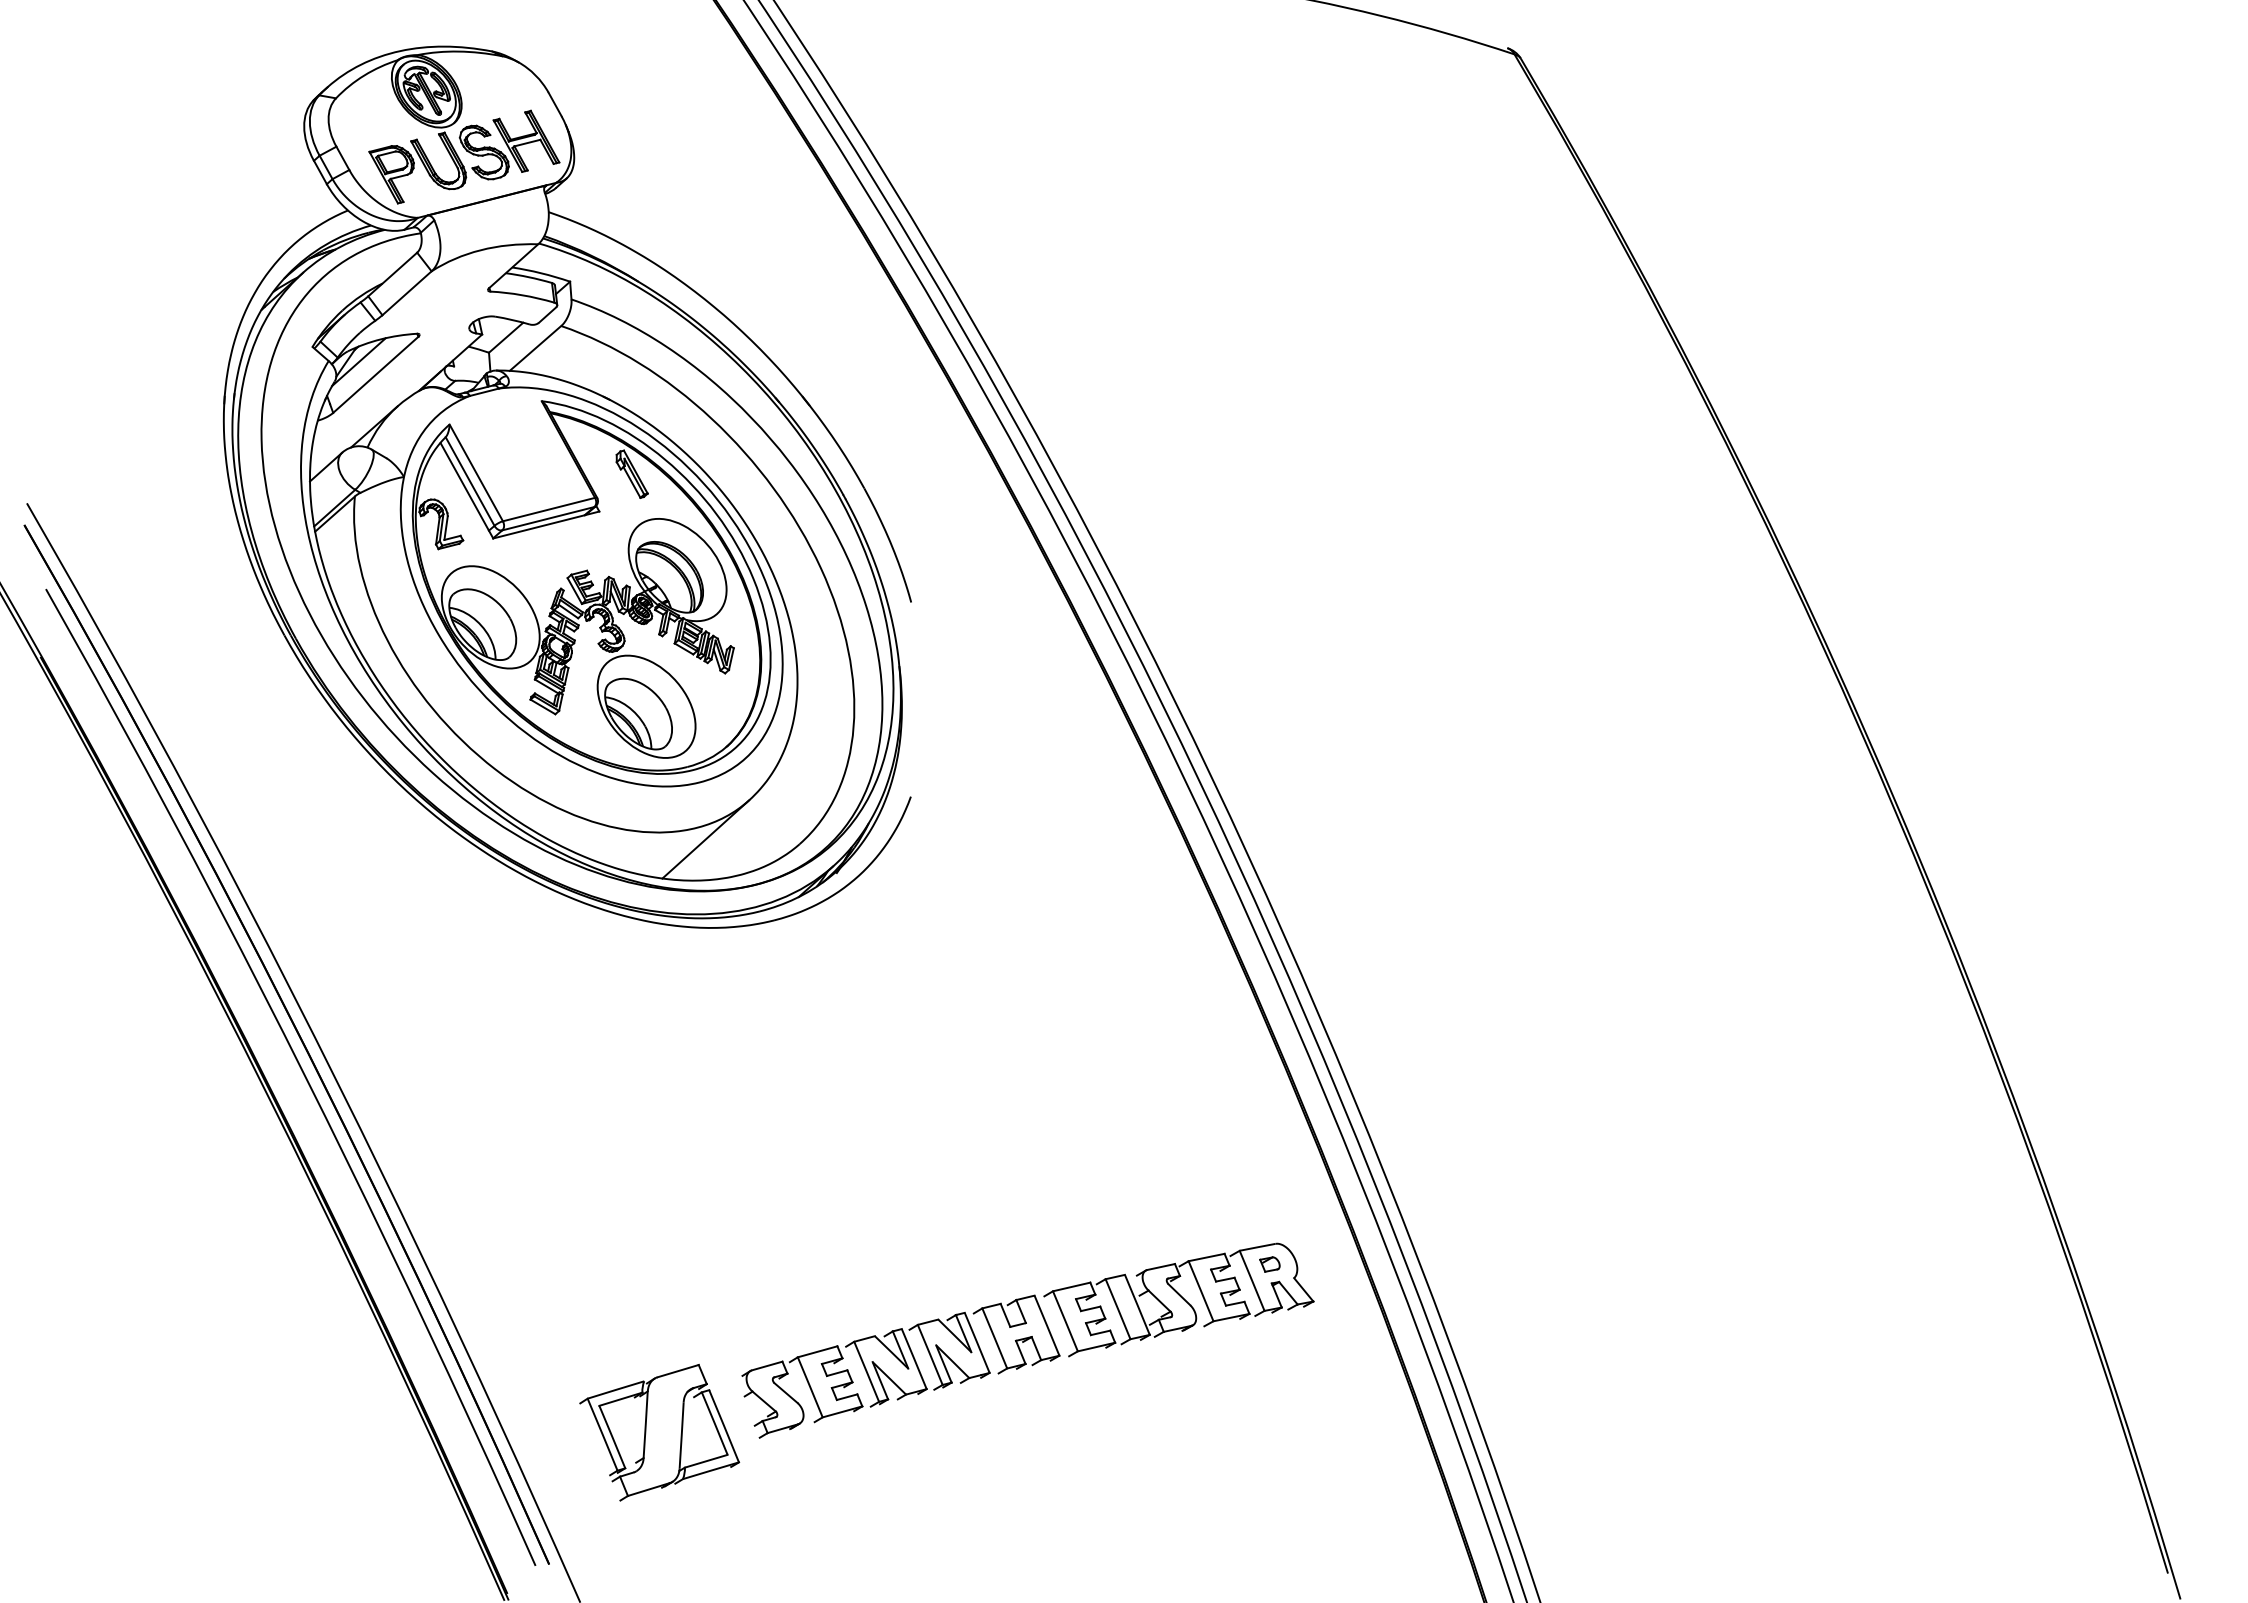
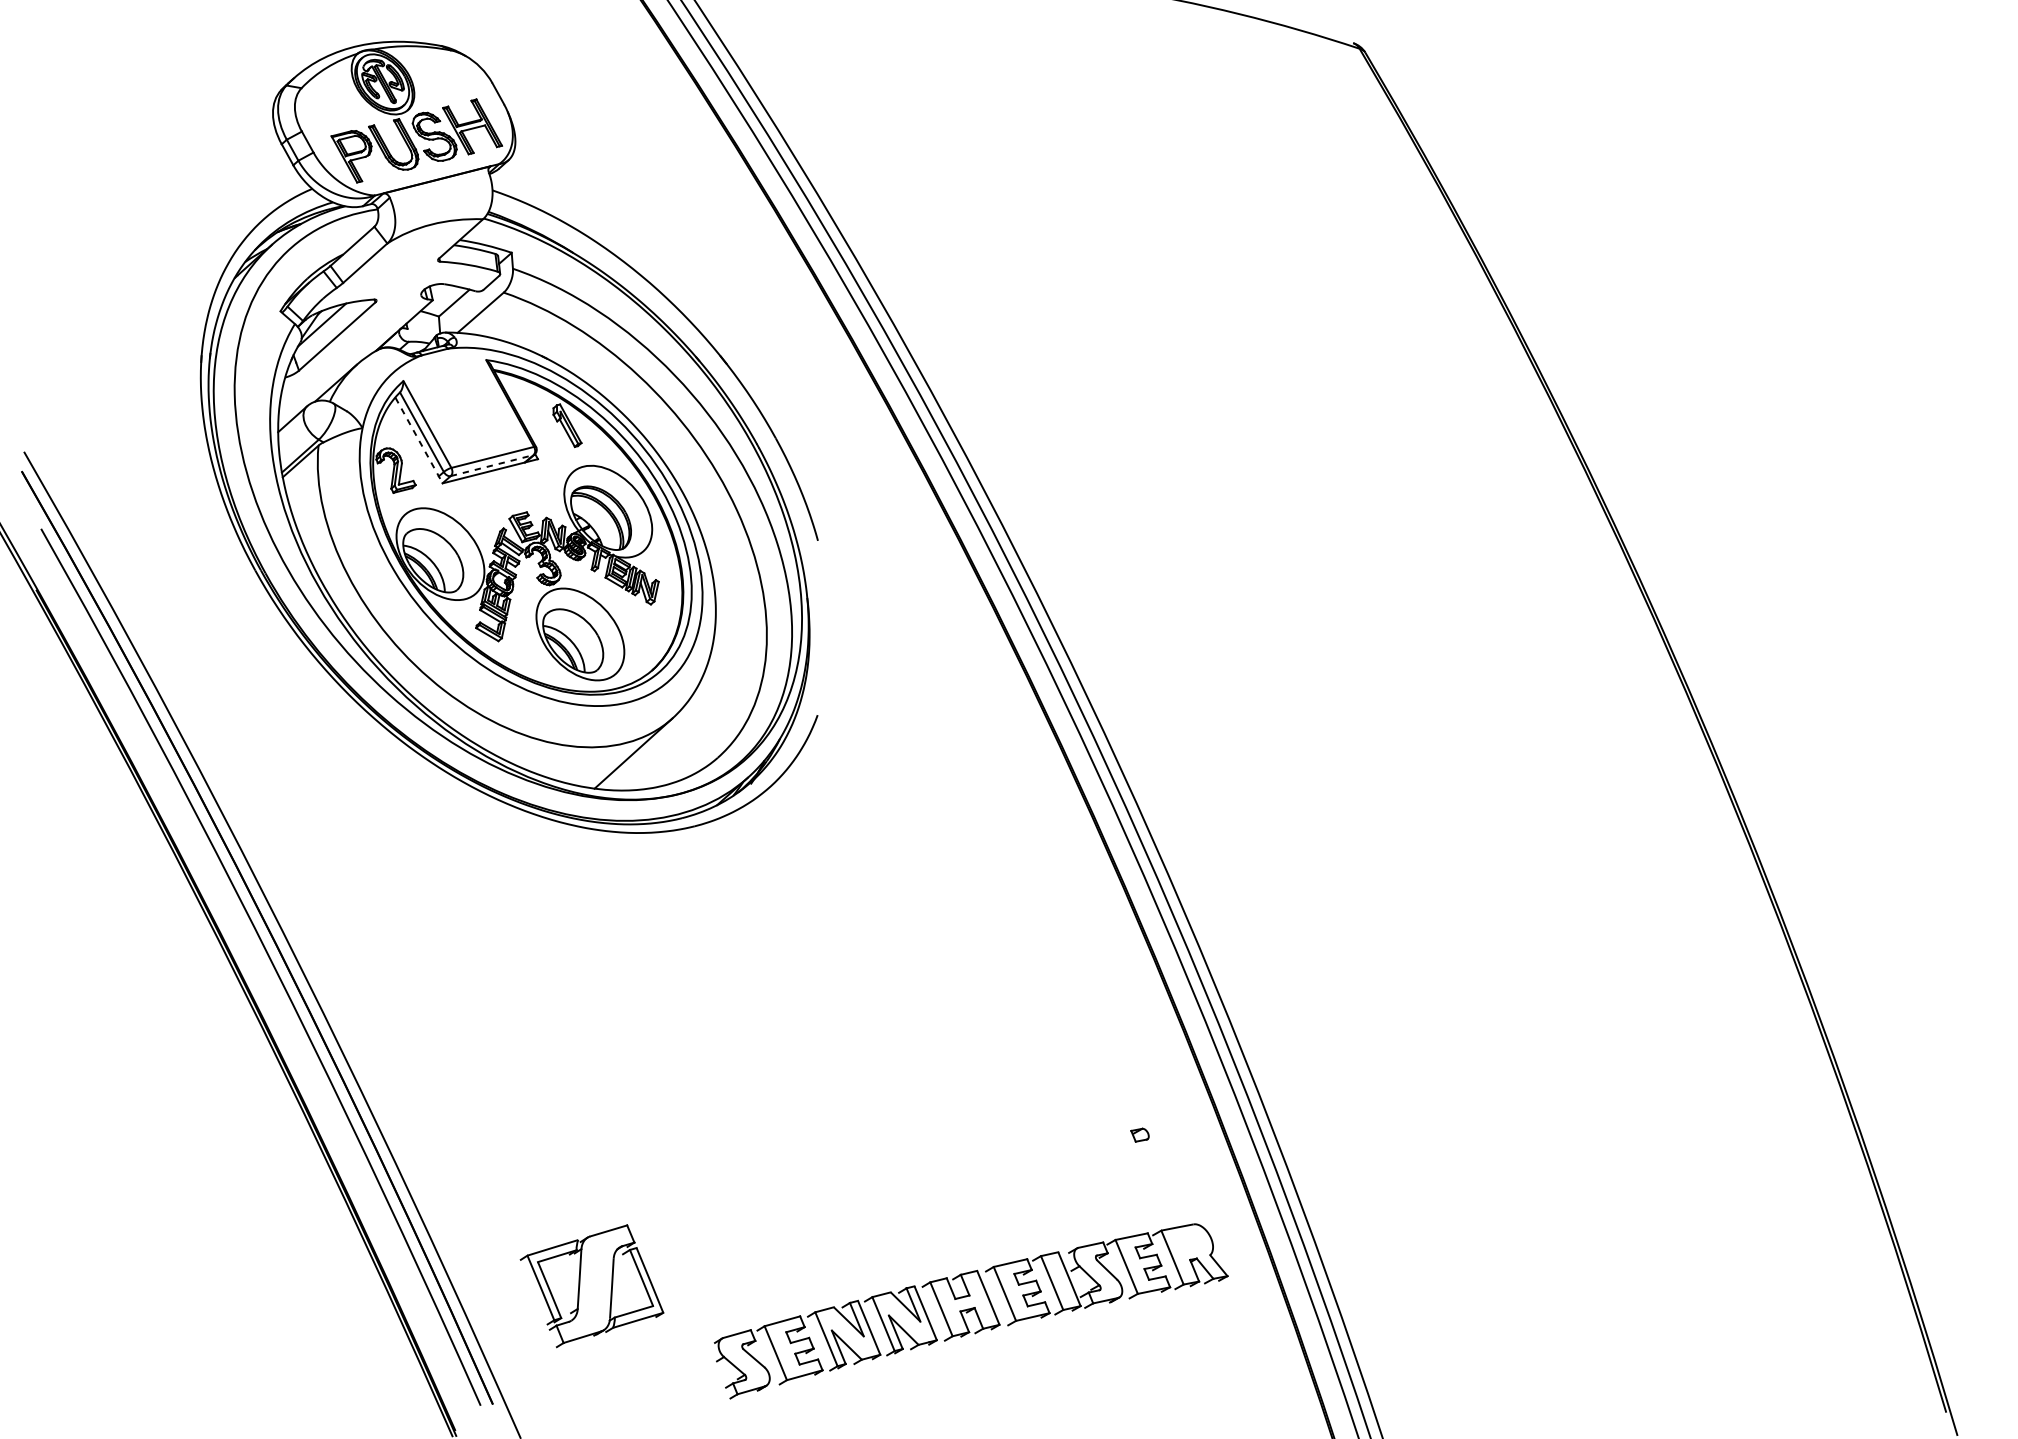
line: (467, 491) -> (419, 441), solid -> dashed
line: (548, 518) -> (492, 465), solid -> dashed
part: (1027, 1340) -> (970, 1311), moved

